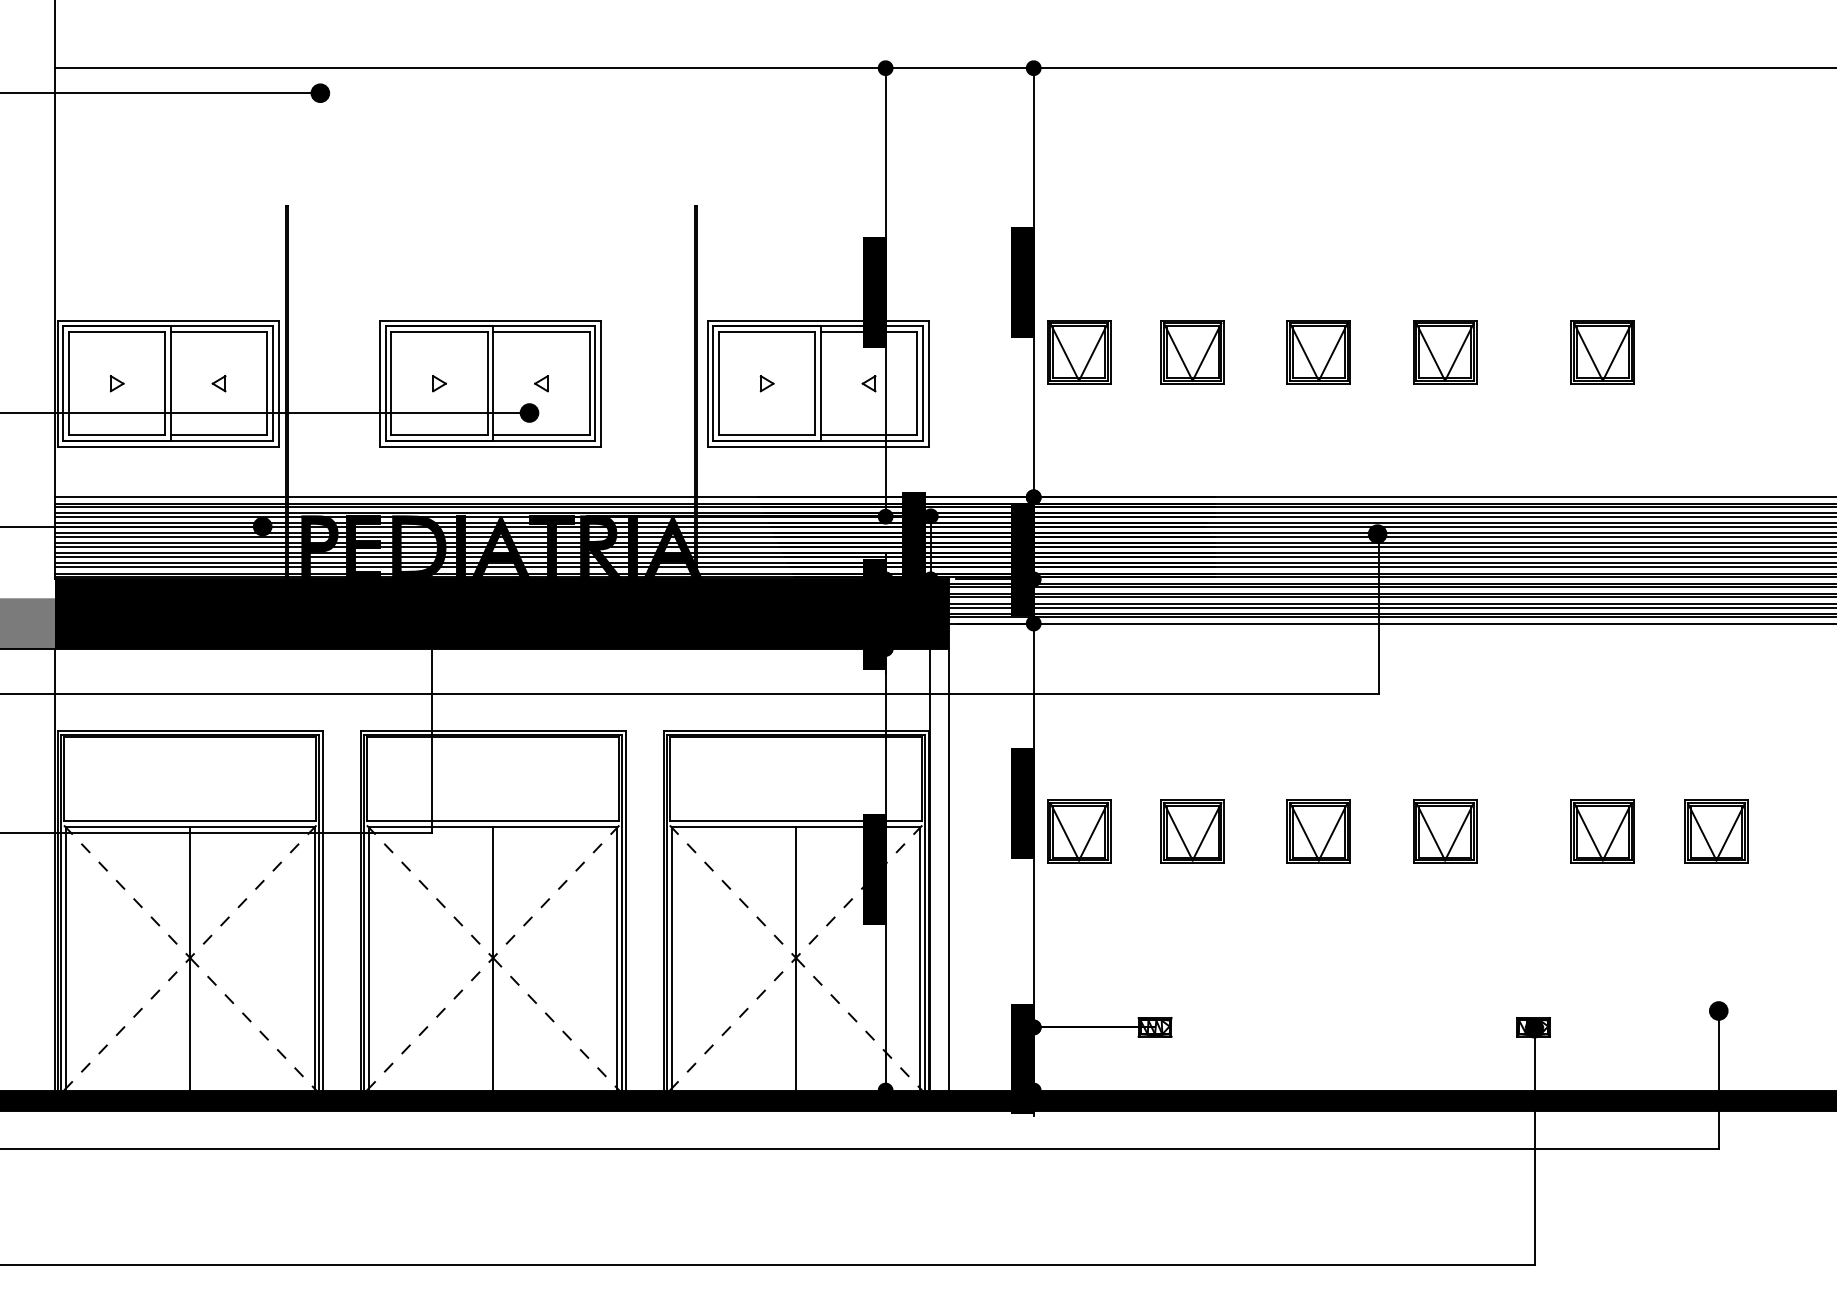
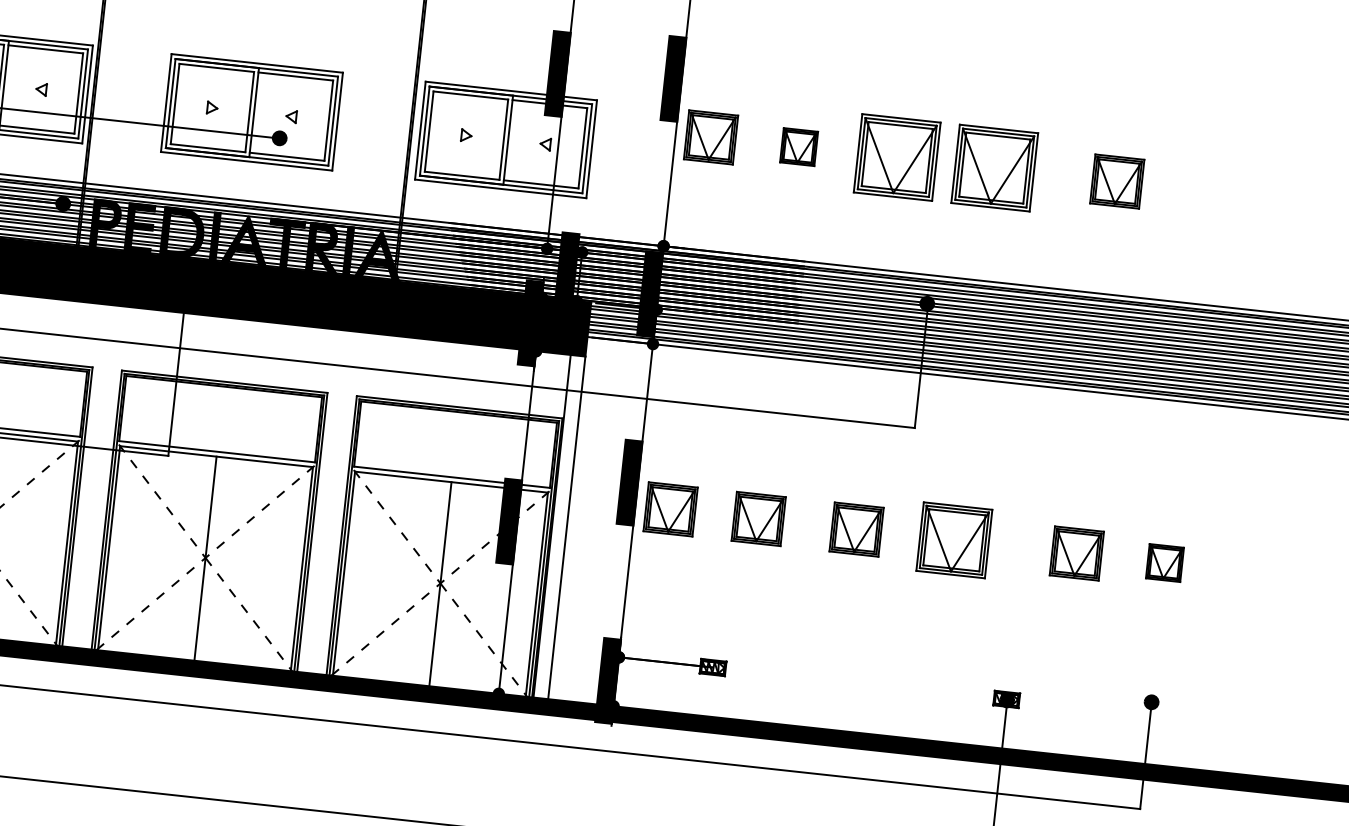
part: (1192, 352) -> (798, 147), size x0.7
part: (1318, 352) -> (896, 157), size x1.6
part: (1445, 352) -> (995, 168), size x1.6
part: (1445, 831) -> (954, 540), size x1.4
part: (1716, 831) -> (1165, 562), size x0.7

